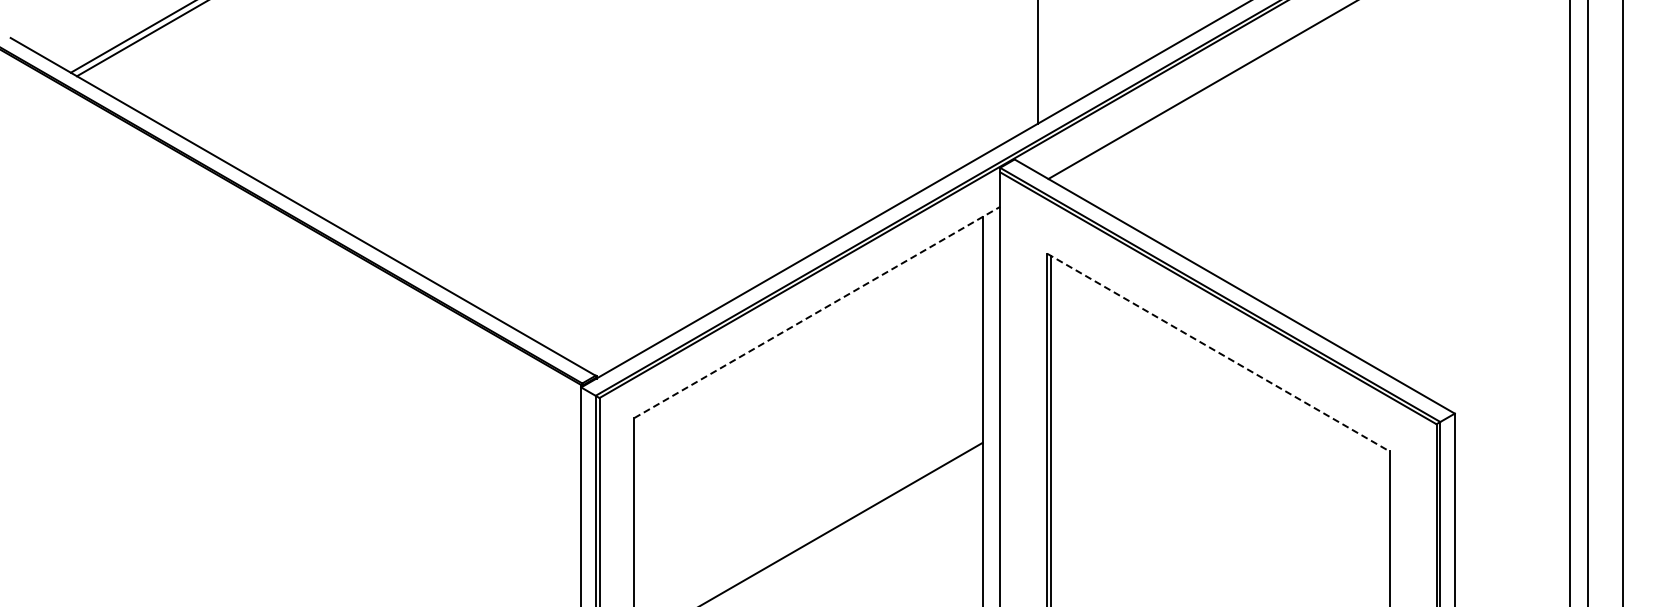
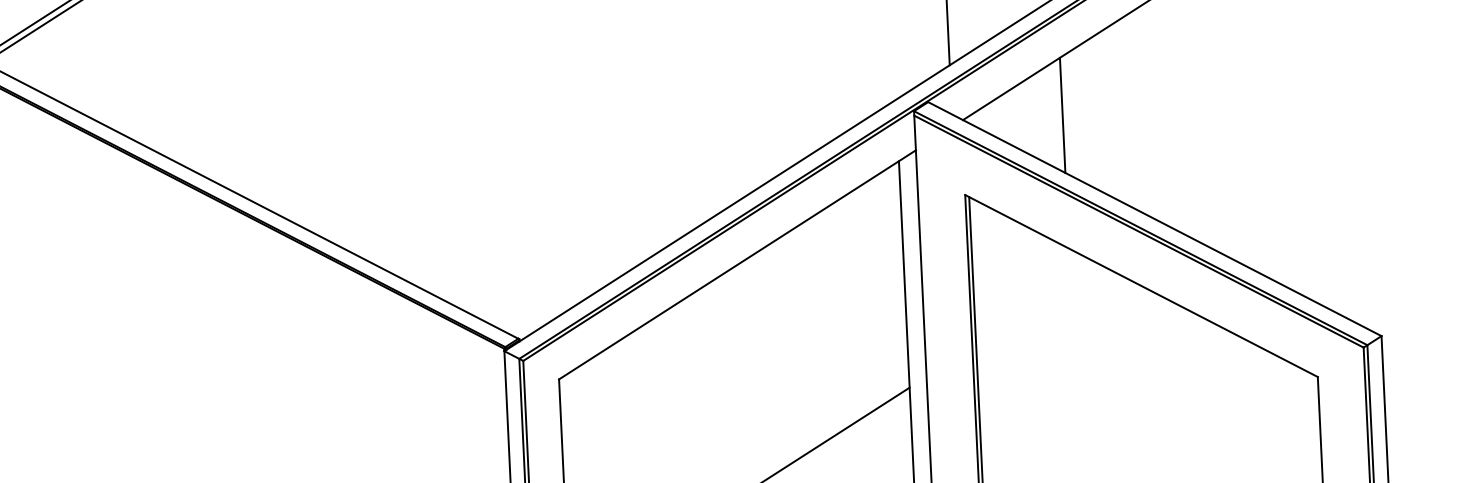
line: (1147, 178) -> (1062, 114), added
line: (817, 312) -> (737, 264), dashed -> solid
line: (1218, 352) -> (1141, 286), dashed -> solid

